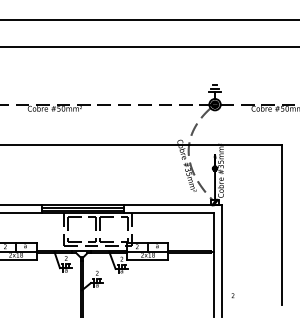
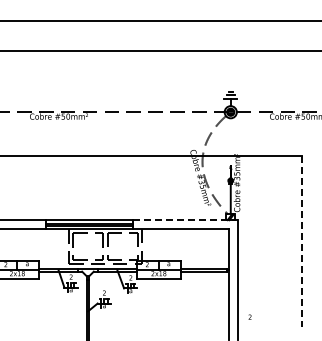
line: (172, 205) -> (185, 220), solid -> dashed
line: (281, 225) -> (302, 241), solid -> dashed

